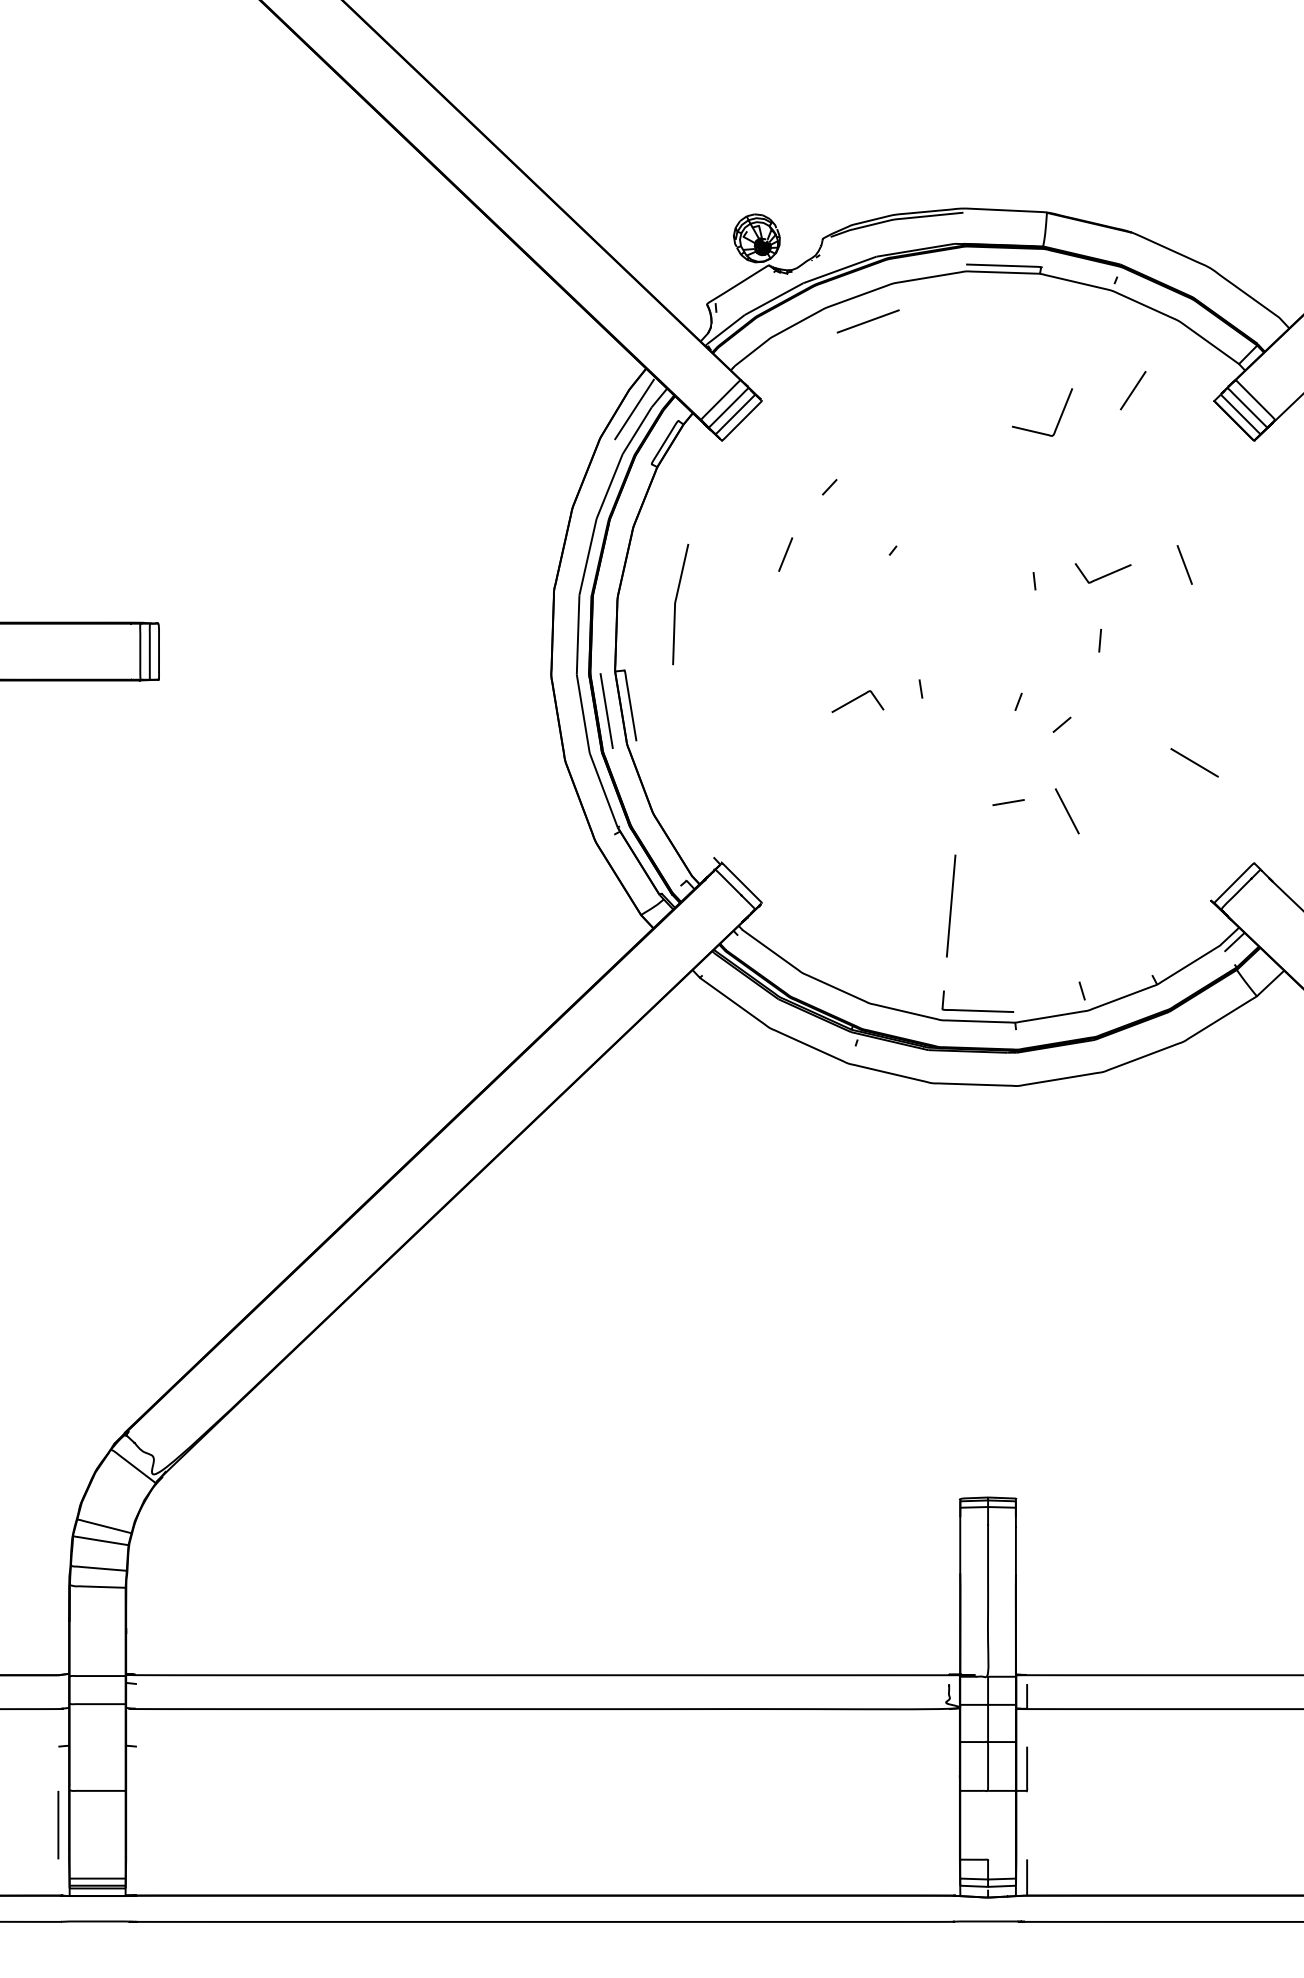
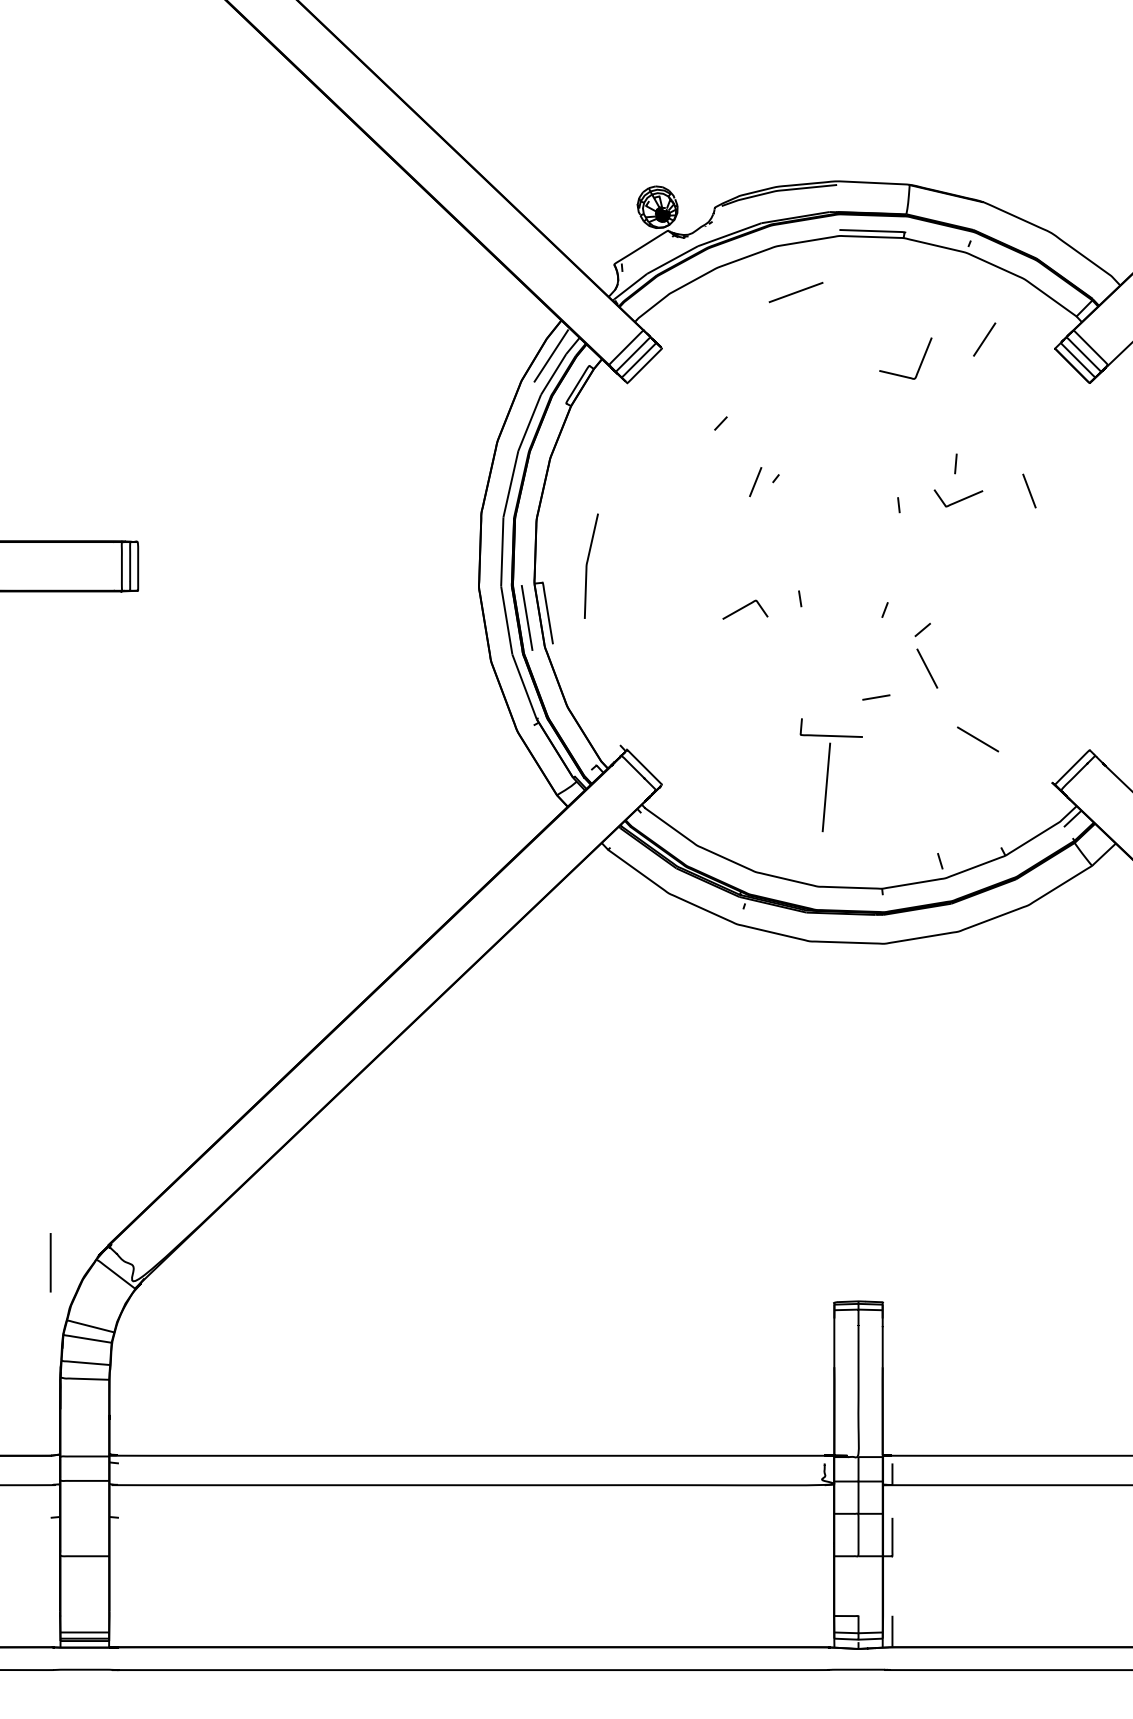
line: (867, 321) -> (795, 292), moved
line: (785, 554) -> (755, 481), moved
curve: (676, 603) -> (587, 565), moved
line: (1099, 640) -> (955, 463), moved
line: (1194, 762) -> (977, 739), moved
line: (1066, 811) -> (926, 668), moved
curve: (975, 1009) -> (829, 734), moved
line: (58, 1825) -> (50, 1263), moved

